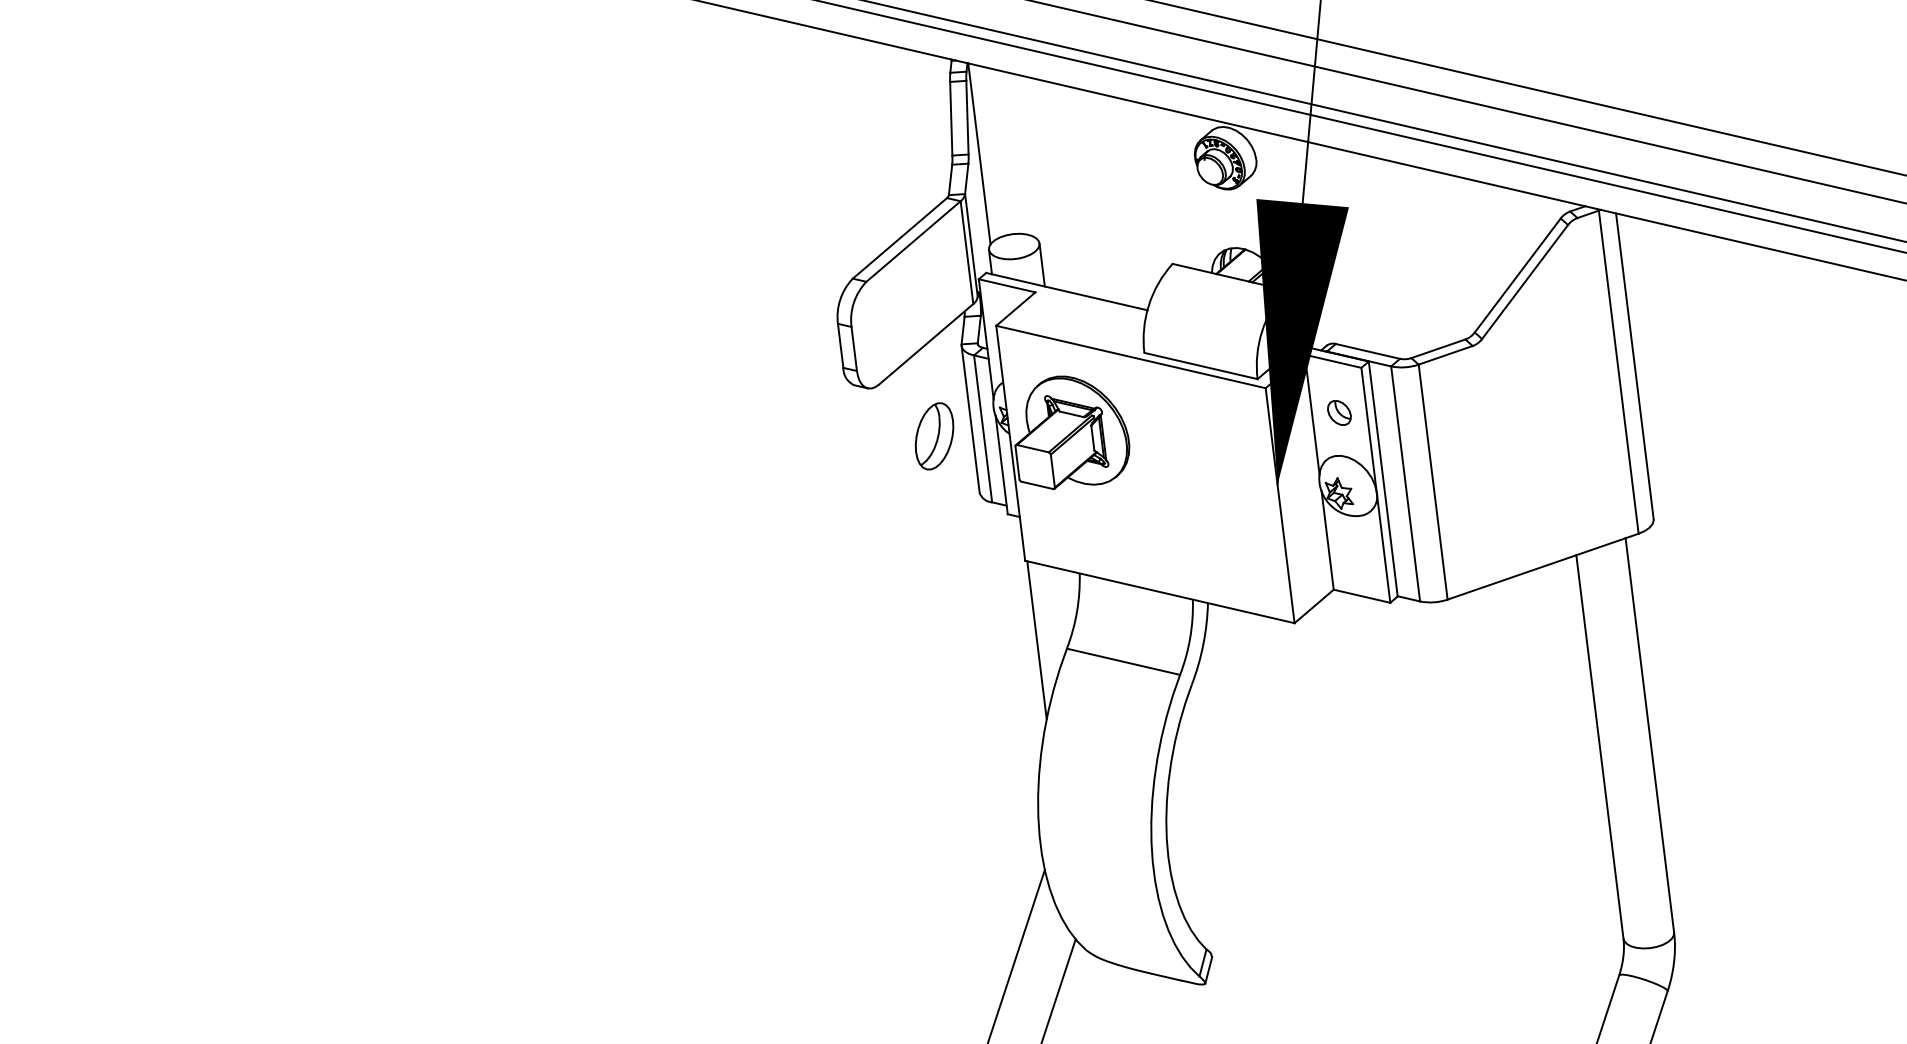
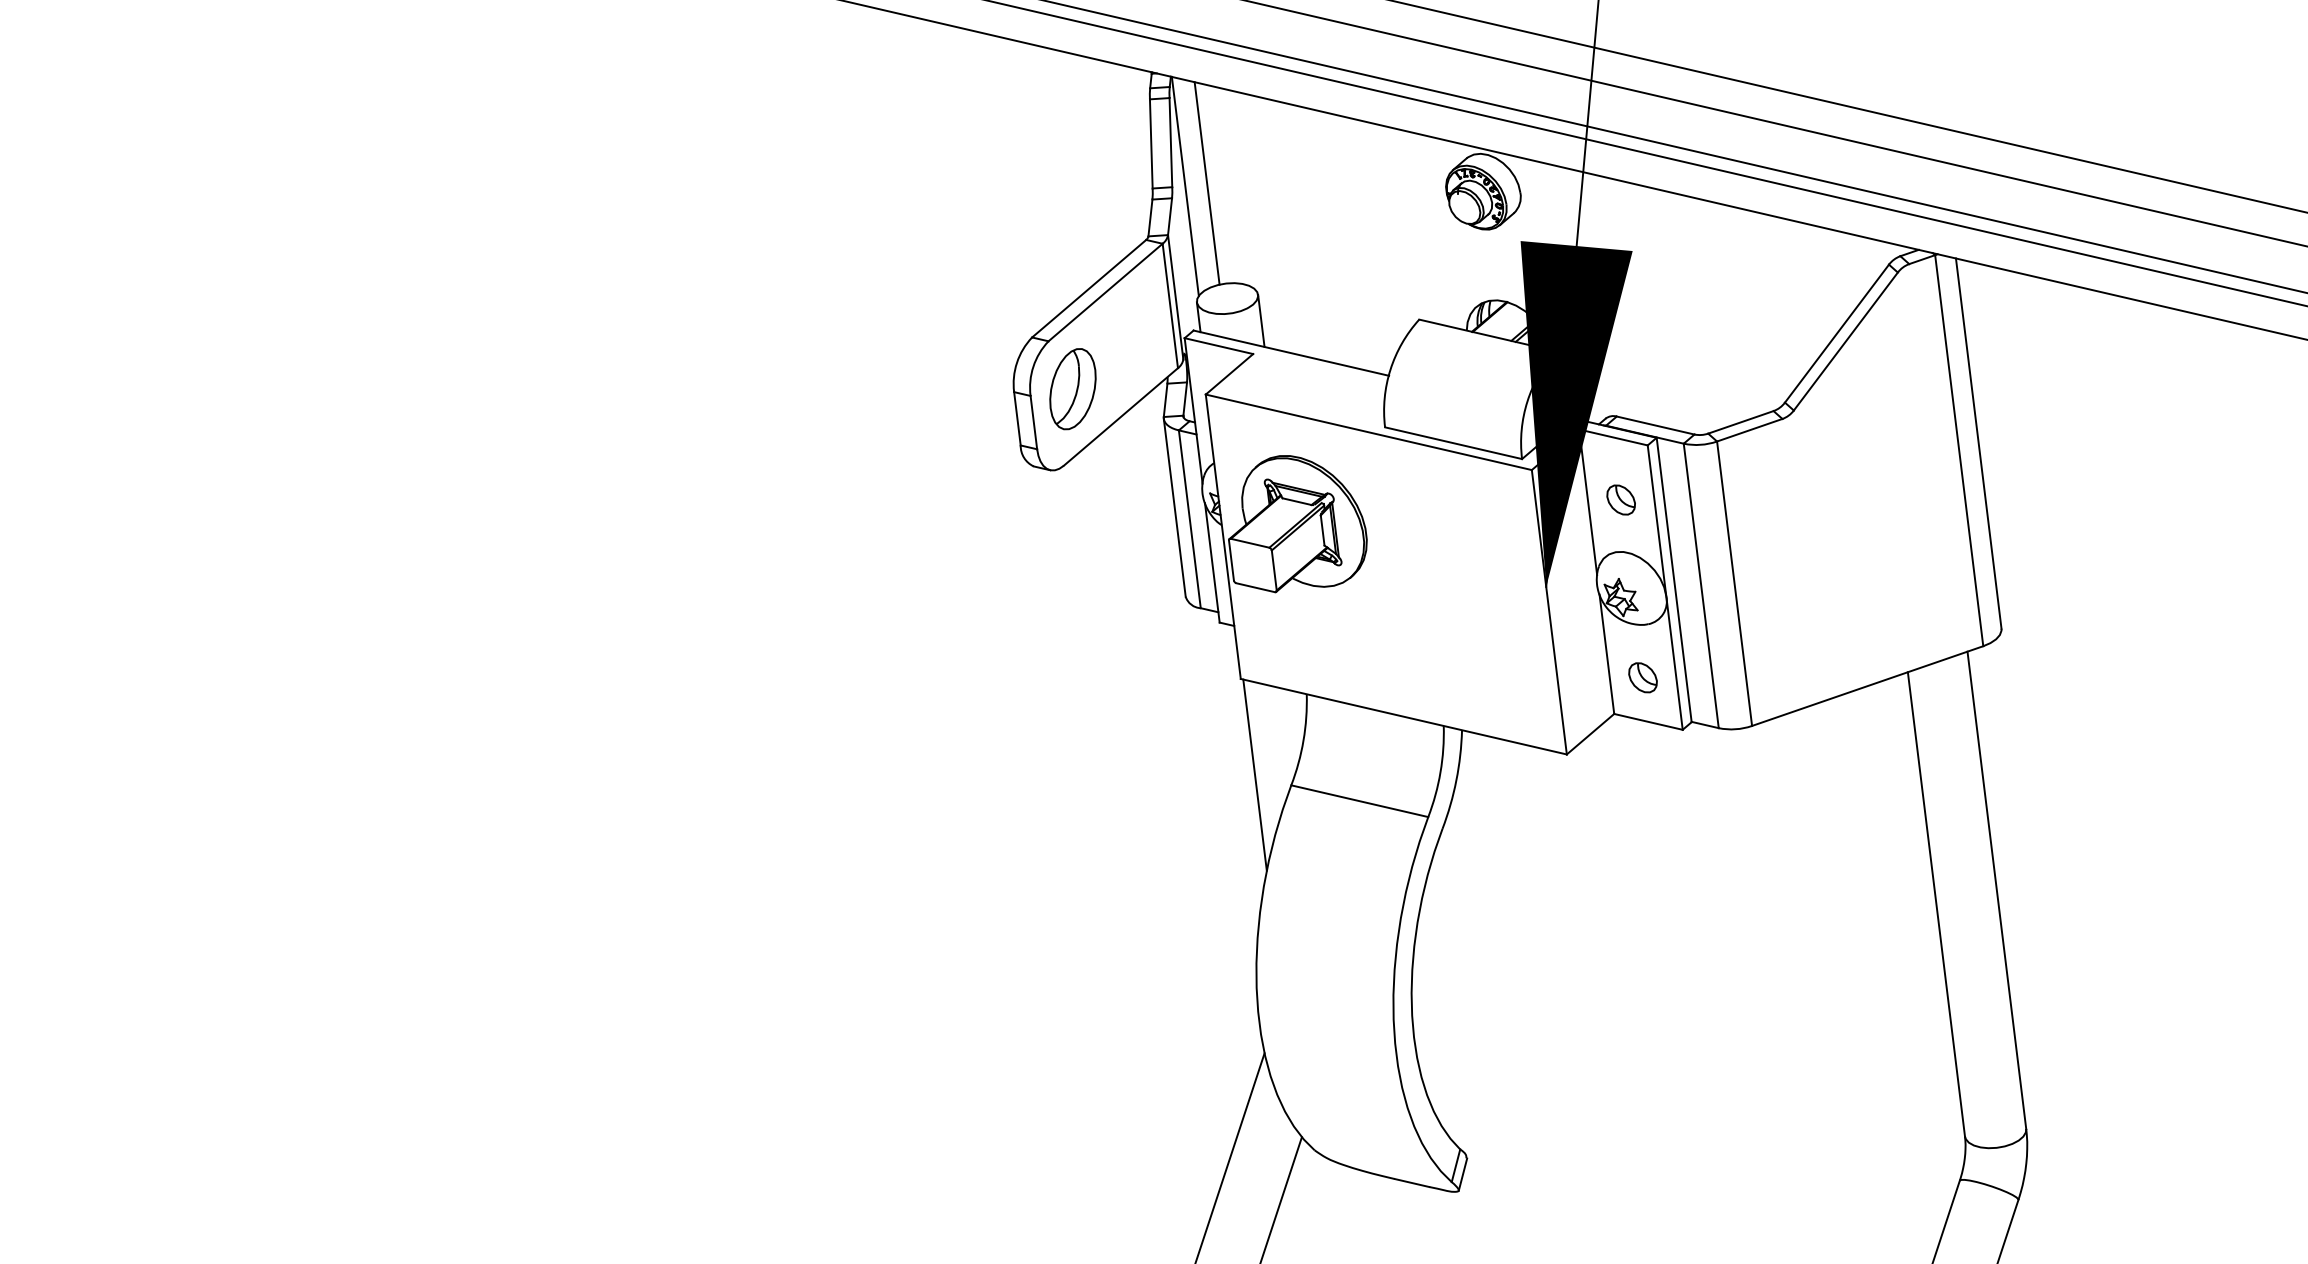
line: (997, 151) -> (1207, 183), added
part: (934, 436) -> (1072, 389), moved
part: (1357, 559) -> (1643, 677), added

